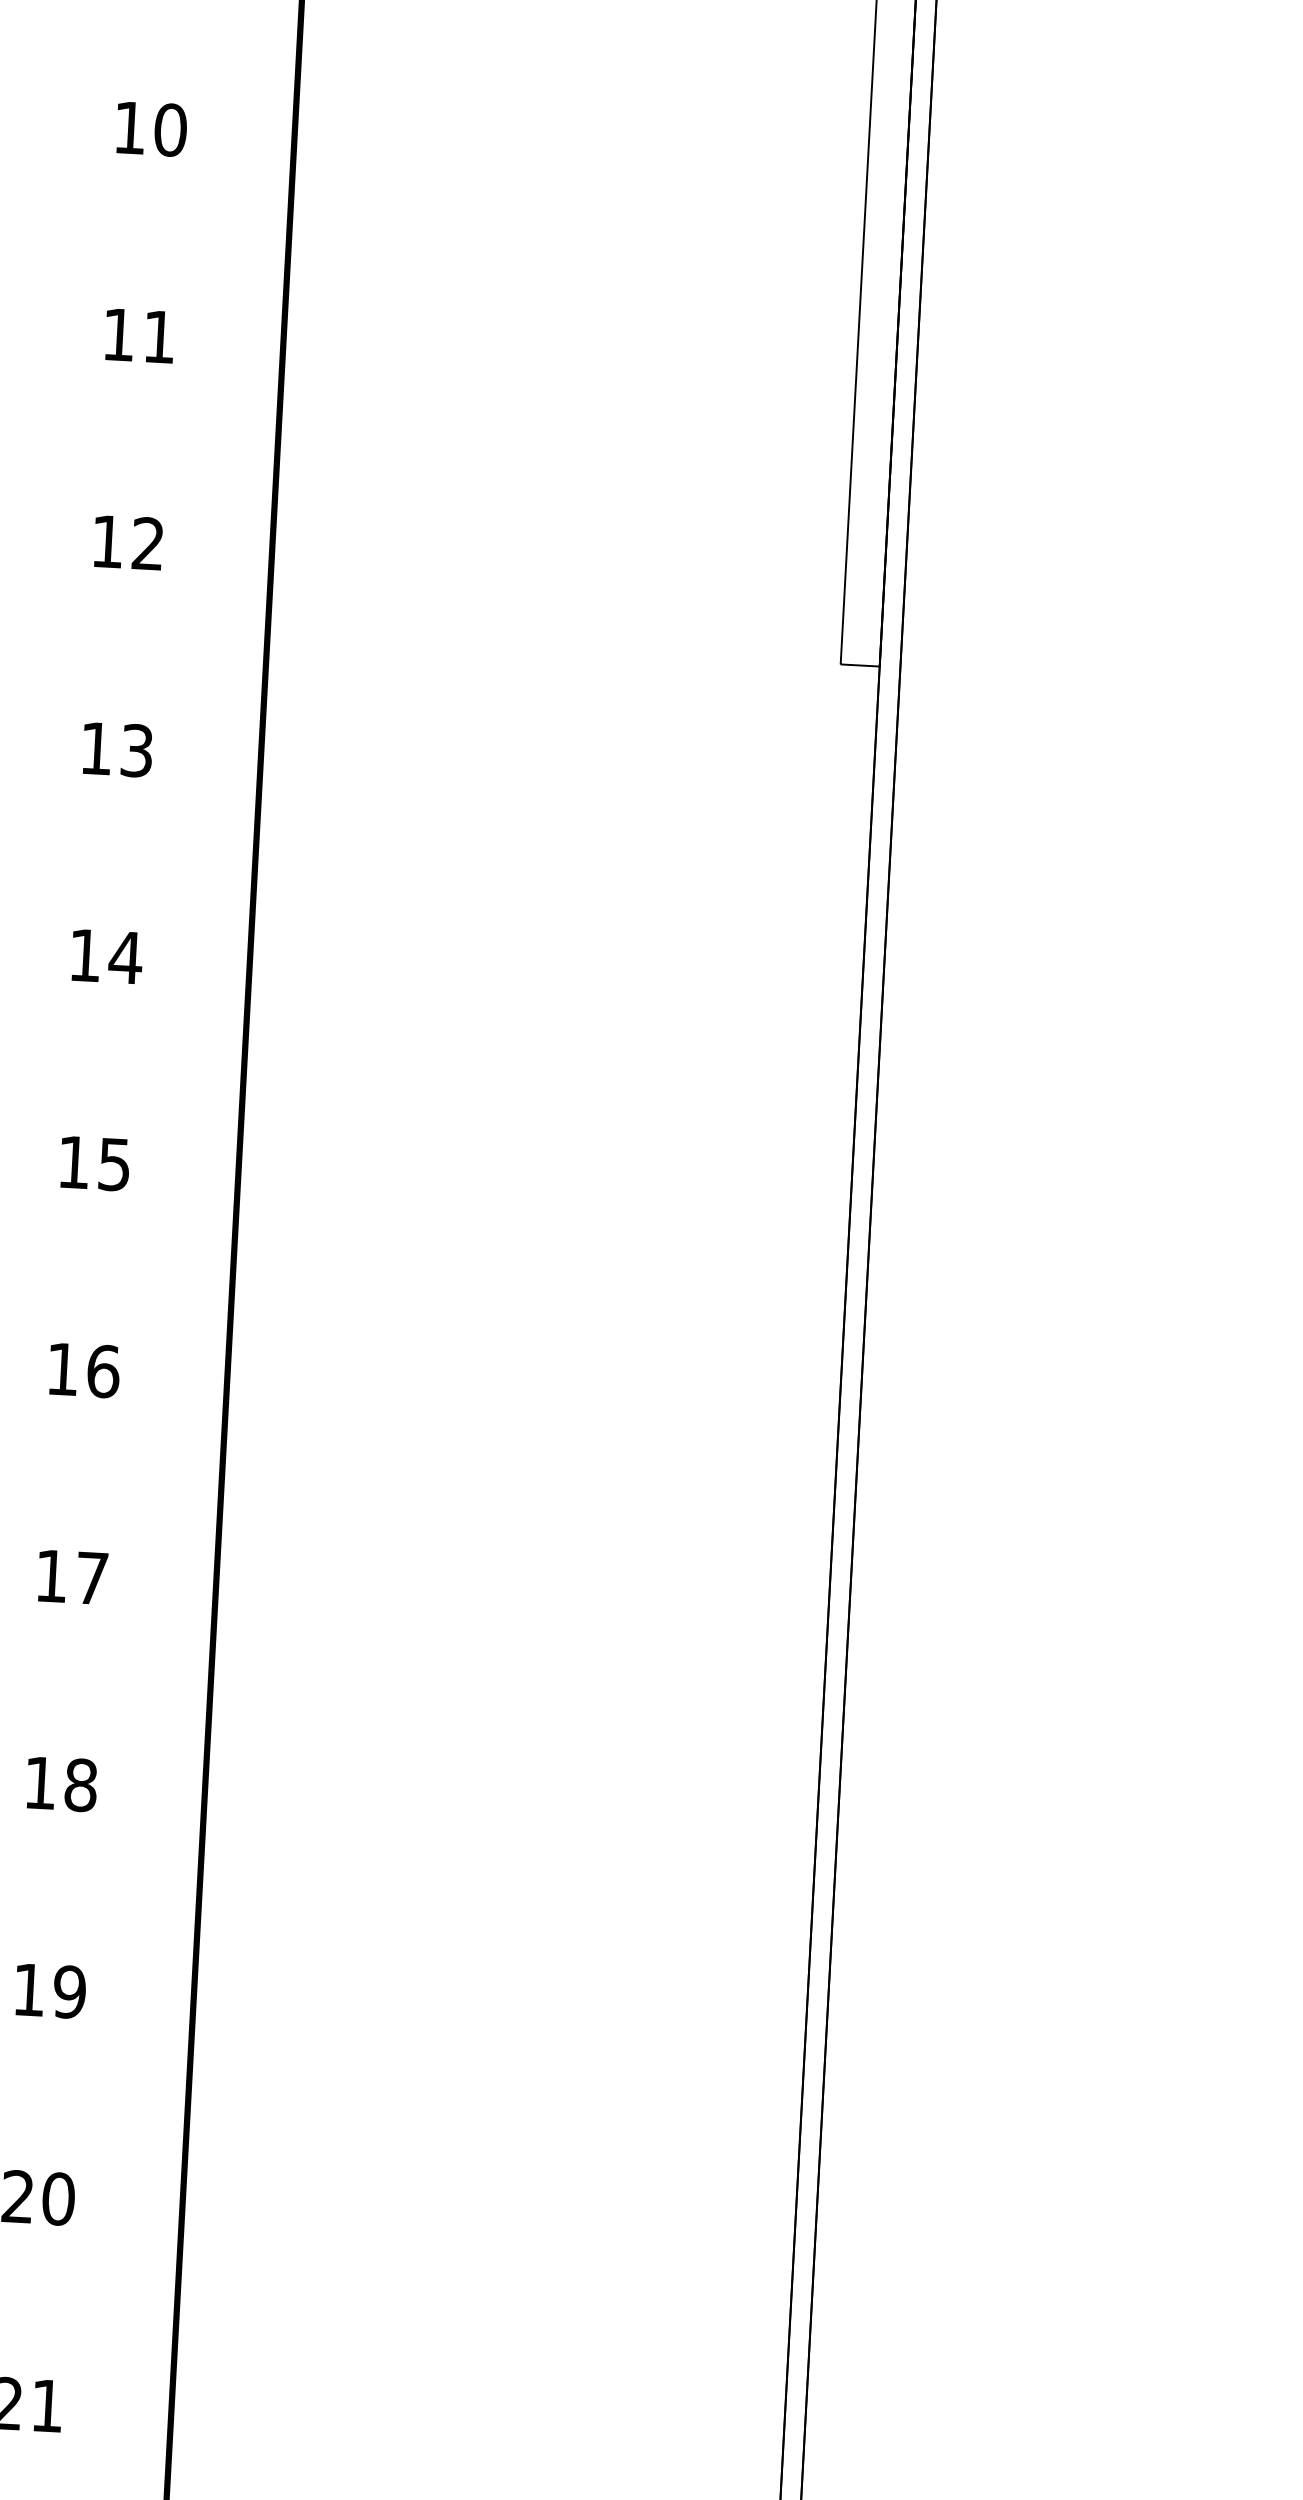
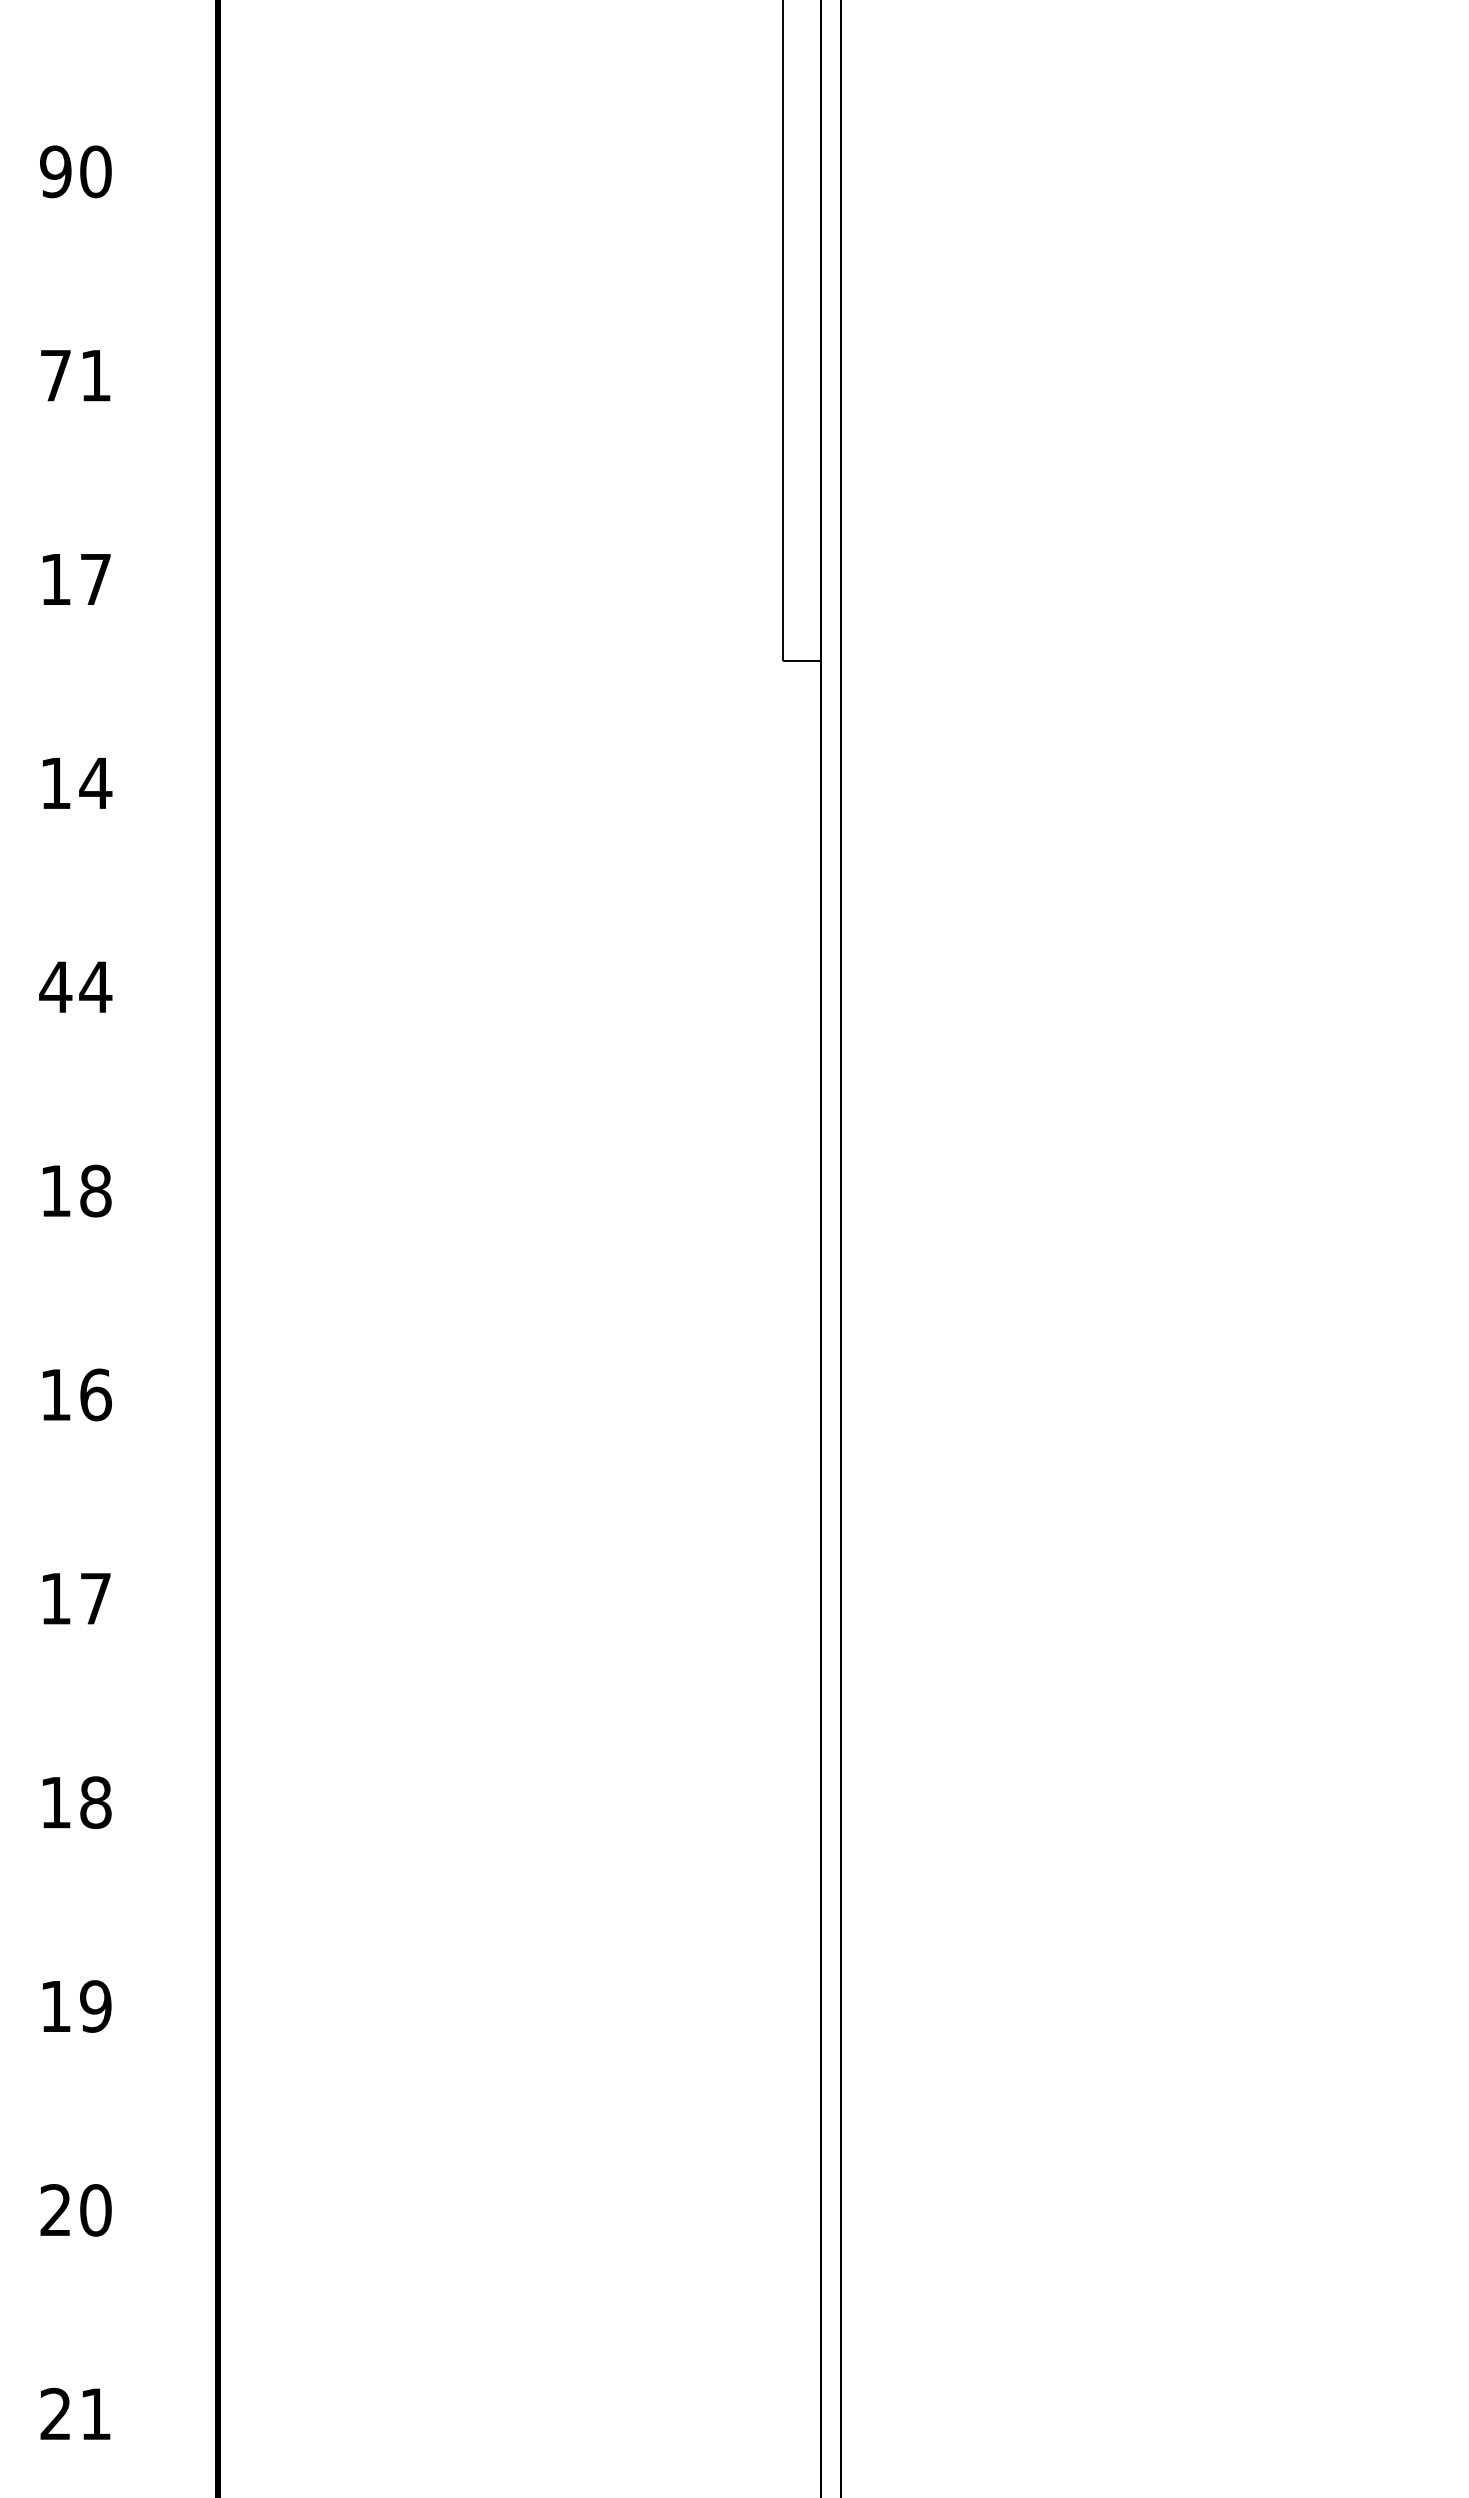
text: (129, 127) -> (55, 171), 10 -> 90
text: (118, 334) -> (55, 375), 11 -> 71
text: (147, 542) -> (95, 578), 12 -> 17
text: (136, 750) -> (95, 783), 13 -> 14
text: (84, 954) -> (55, 986), 14 -> 44
text: (114, 1163) -> (95, 1190), 15 -> 18

